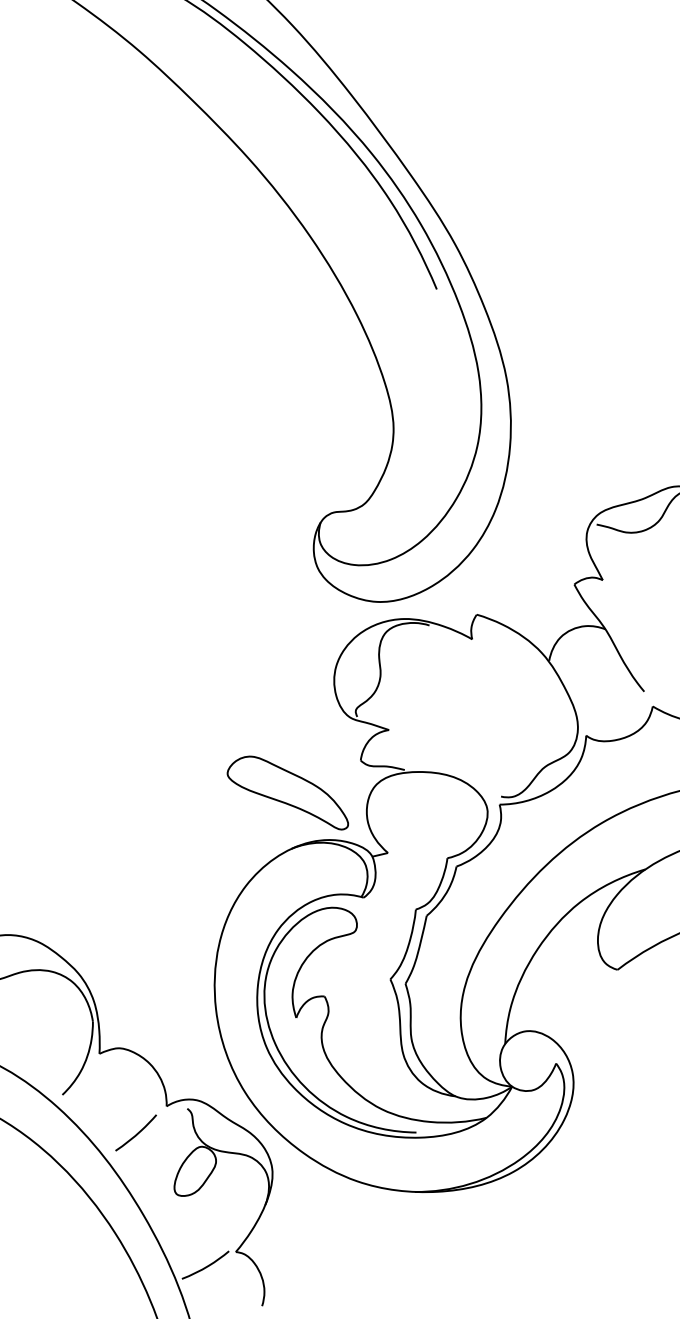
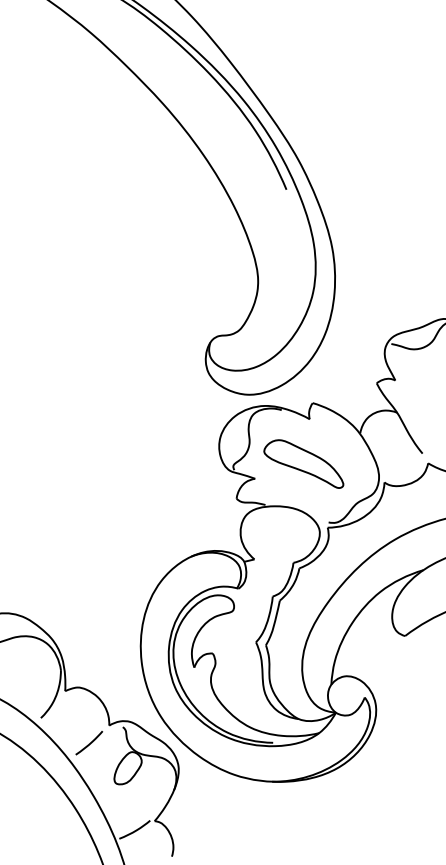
part: (287, 792) -> (303, 463), moved

